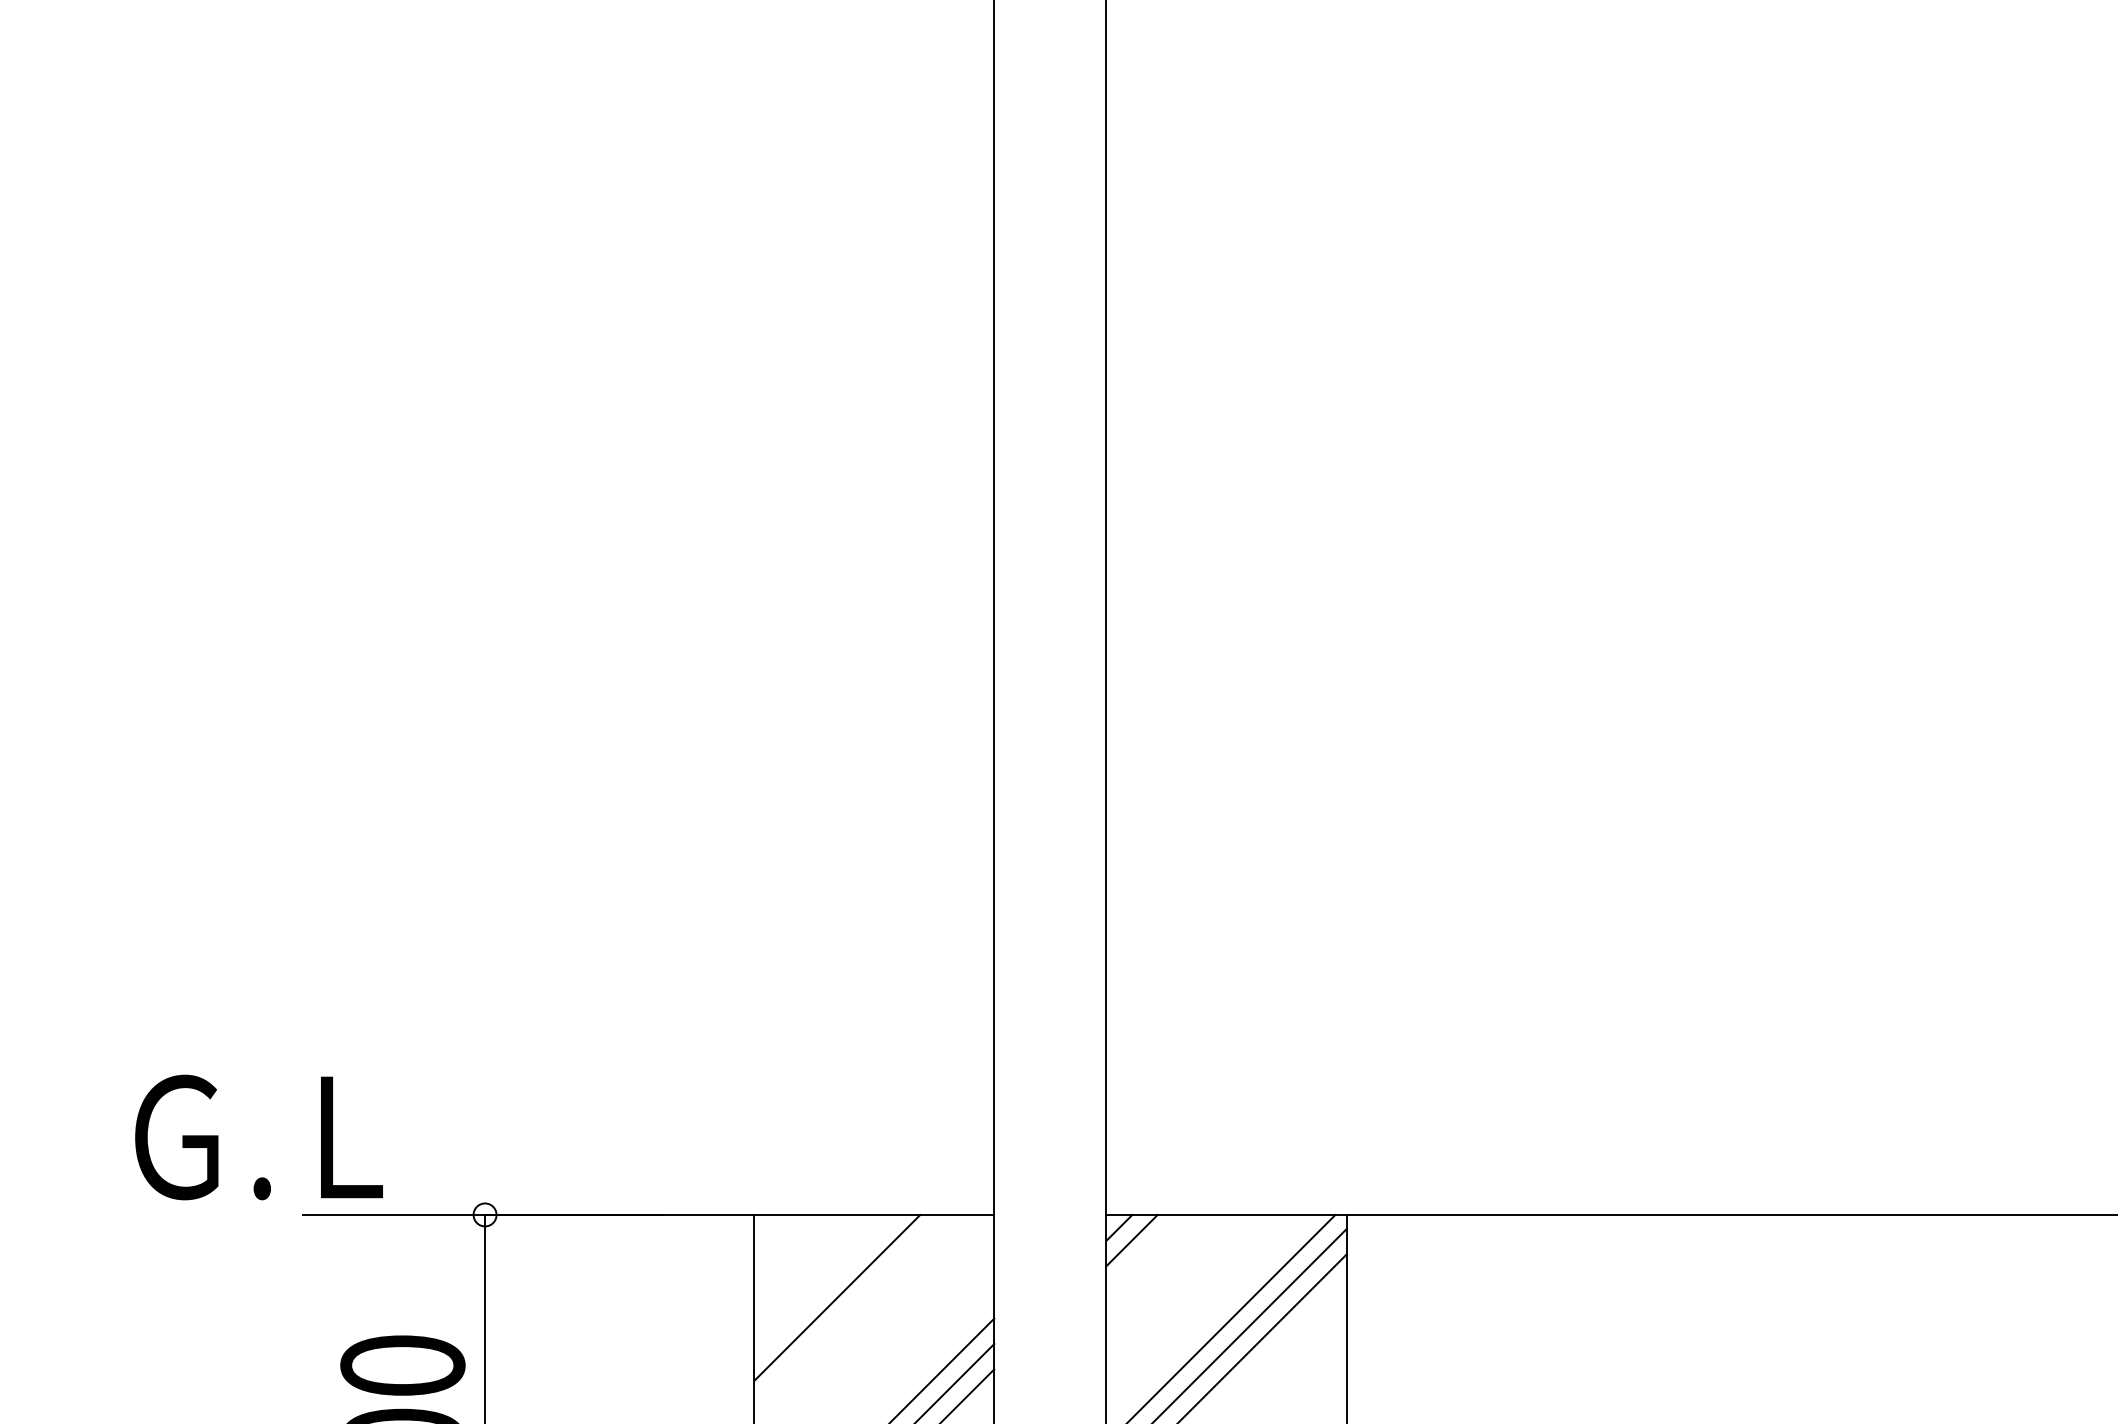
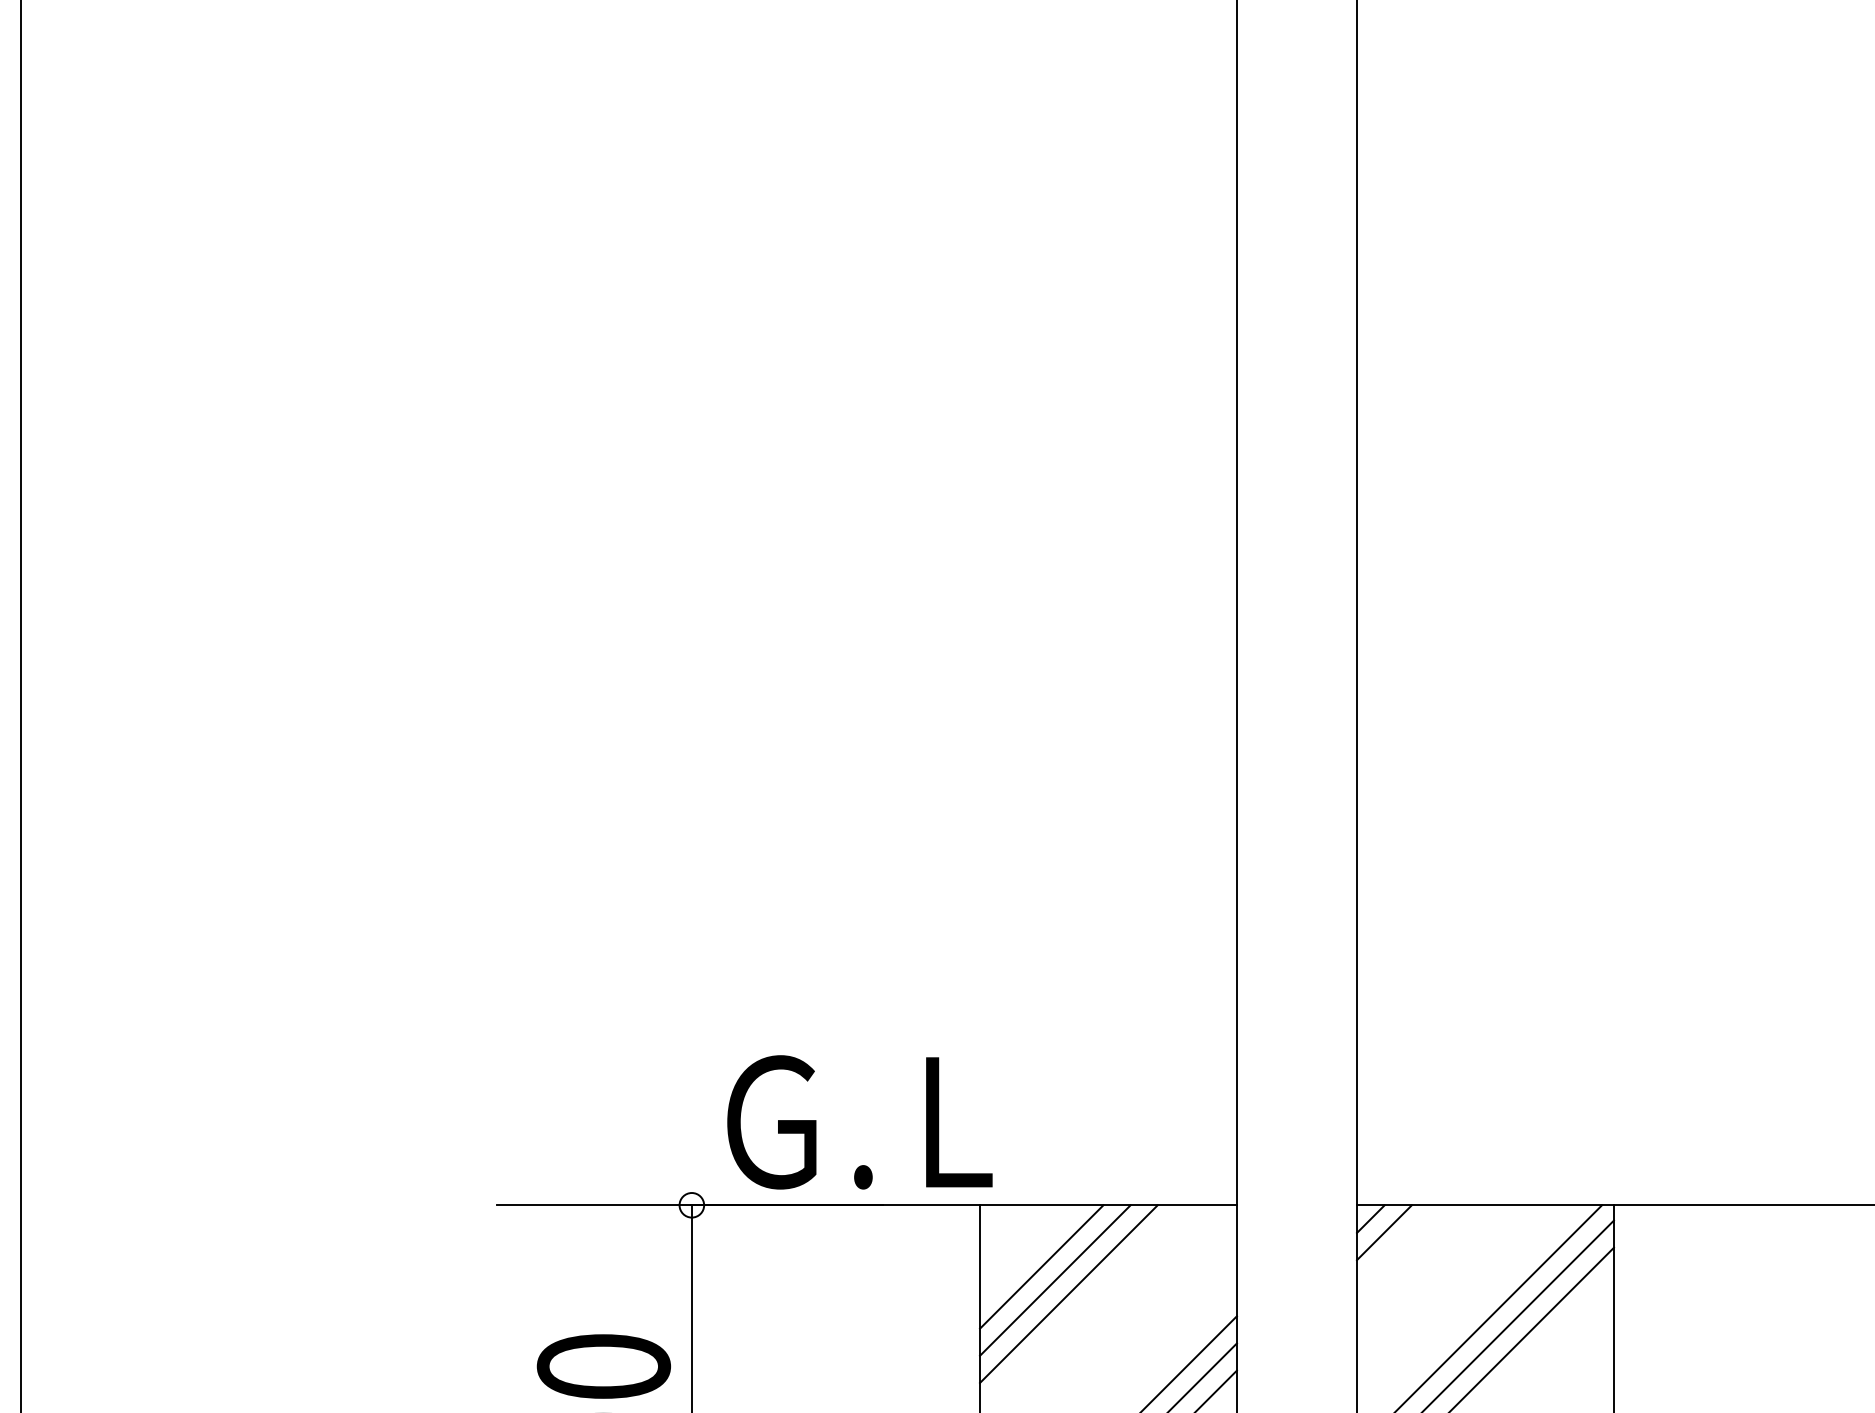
text: (258, 1137) -> (859, 1122), moved
line: (811, 1272) -> (1041, 1266), added
line: (824, 1284) -> (1055, 1279), added

